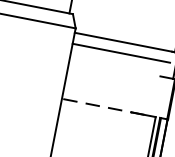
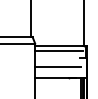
line: (111, 85) -> (57, 67), added
line: (101, 107) -> (54, 78), dashed -> solid

